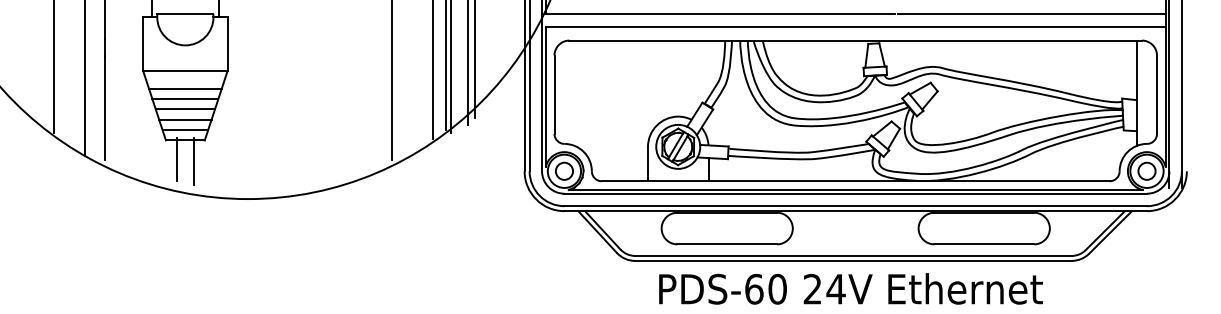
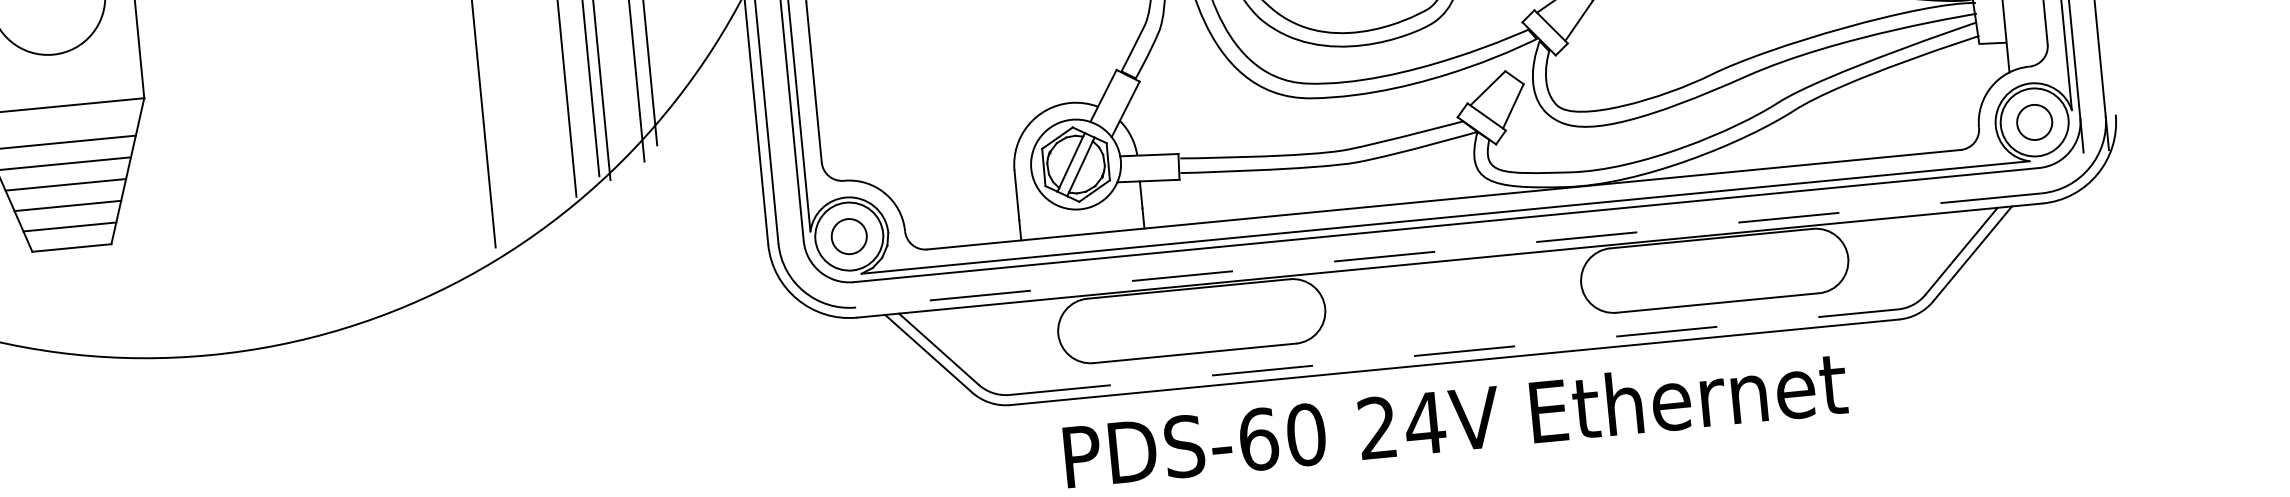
line: (176, 159) -> (57, 288), removed
line: (194, 161) -> (94, 289), removed
line: (855, 206) -> (1448, 251), solid -> dashed
line: (853, 255) -> (1453, 351), solid -> dashed

